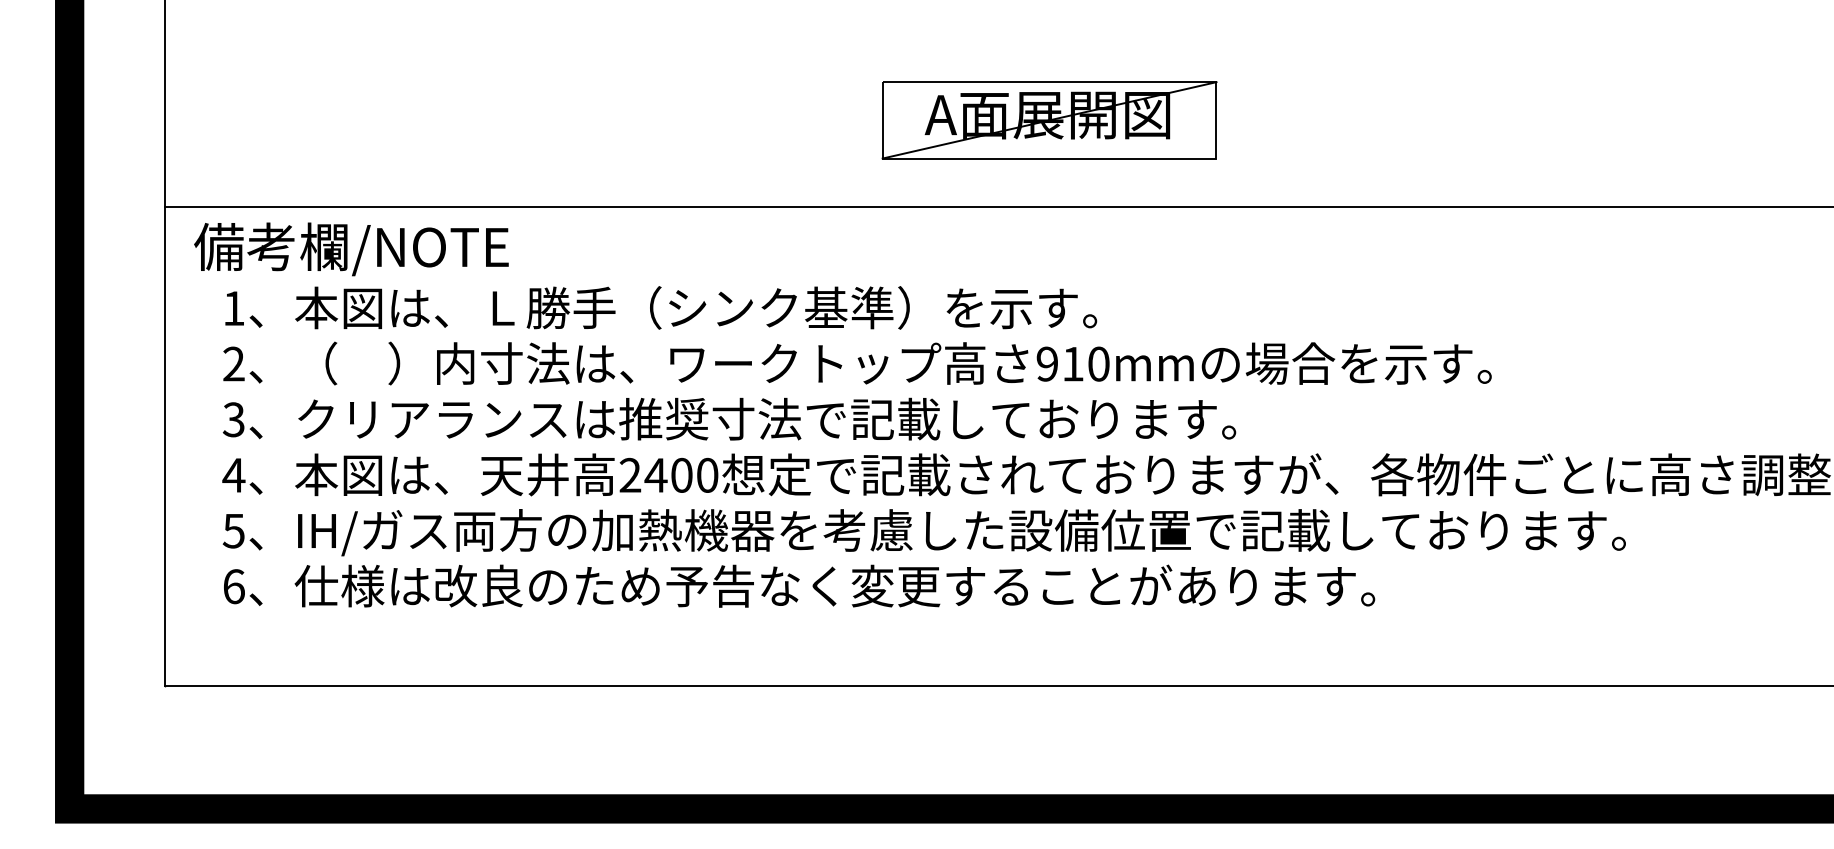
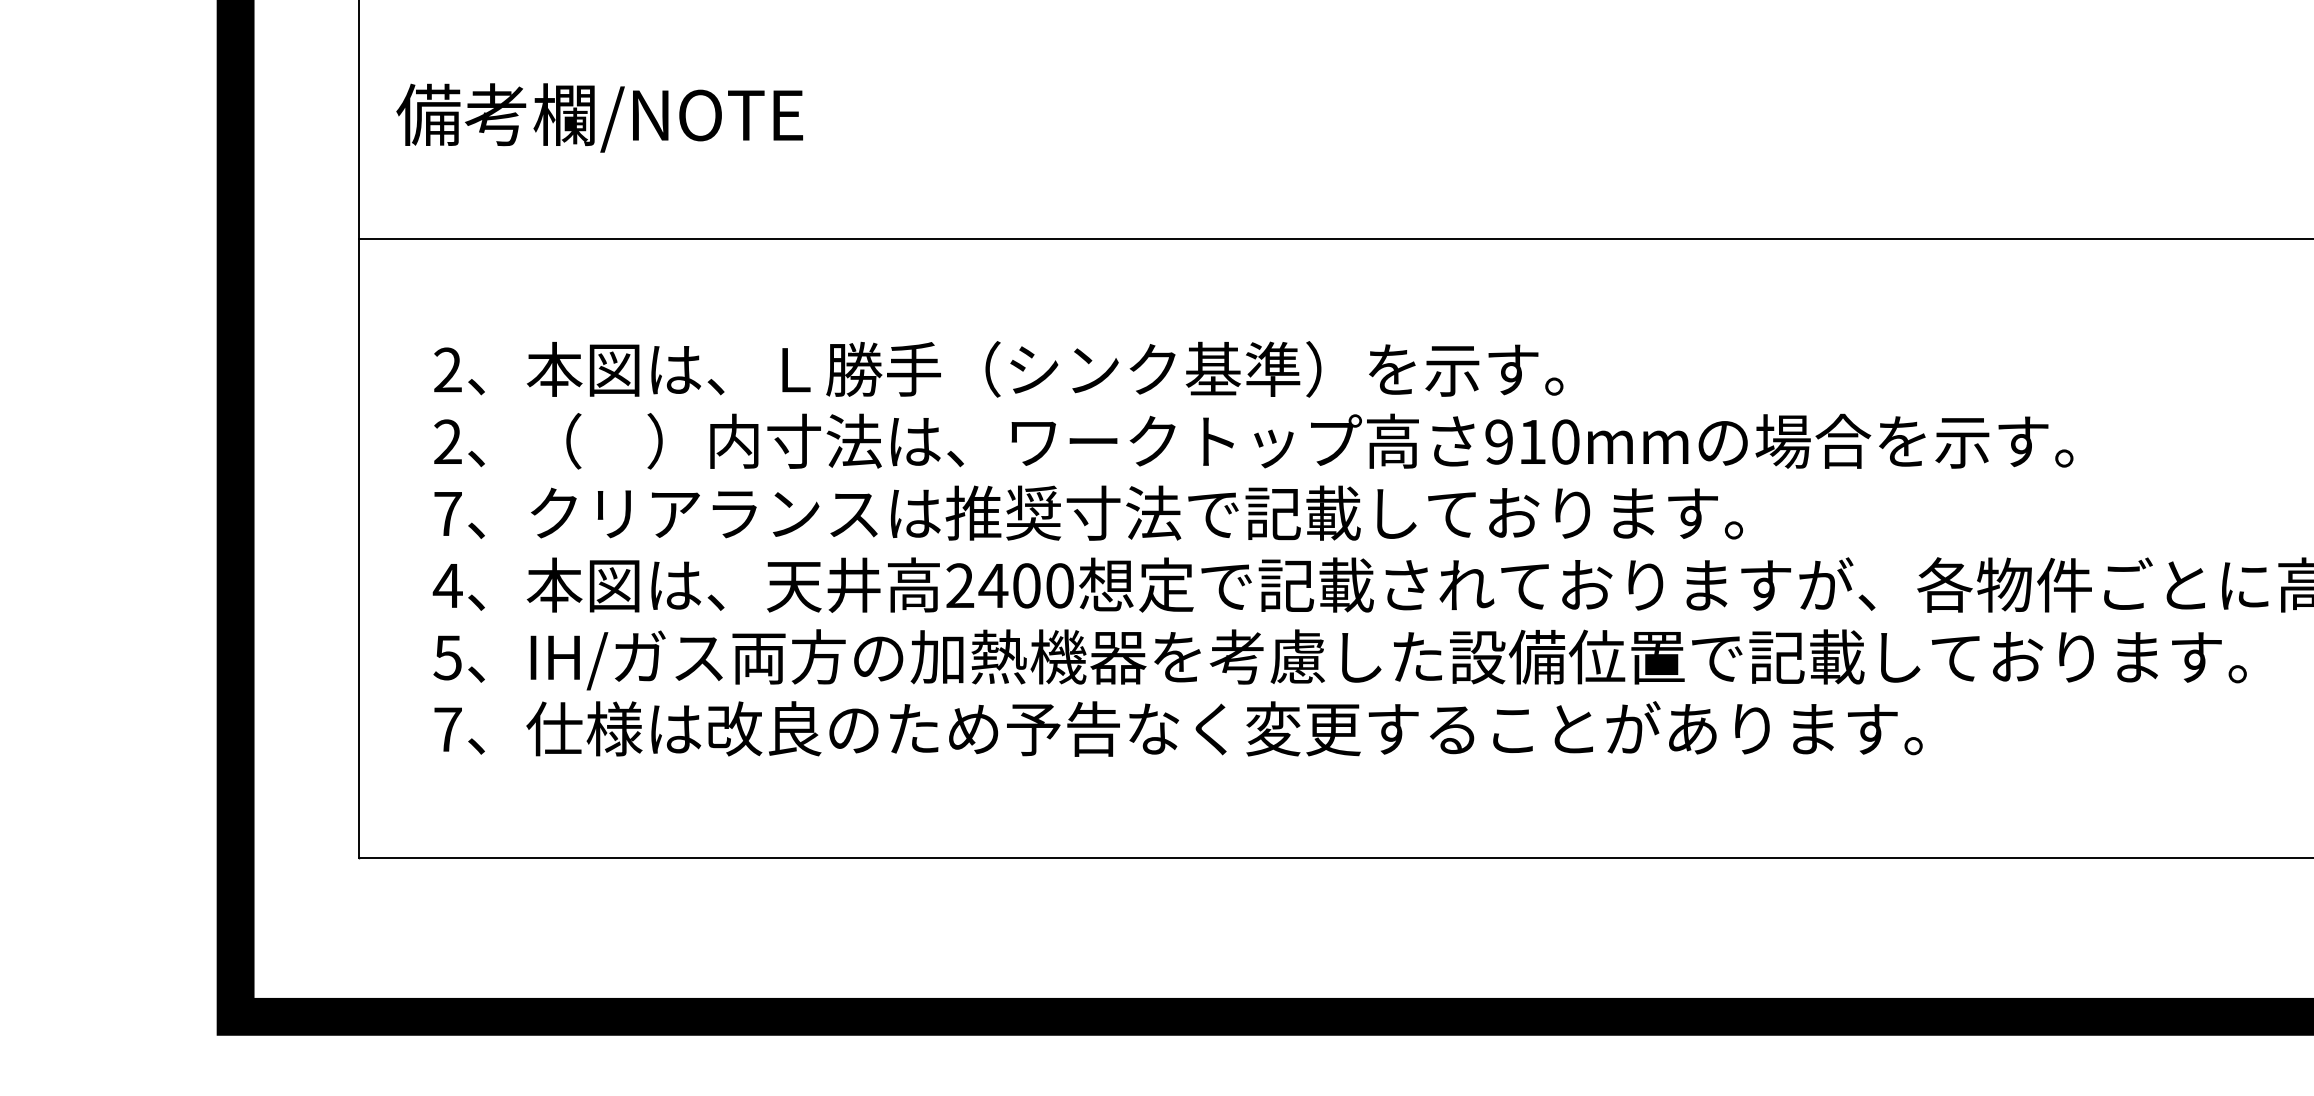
part: (1049, 120) -> (1501, 127), removed
text: (351, 249) -> (599, 118), moved
text: (233, 308) -> (447, 370), 1 -> 2
text: (233, 419) -> (447, 513), 3 -> 7
text: (233, 586) -> (447, 729), 6 -> 7

